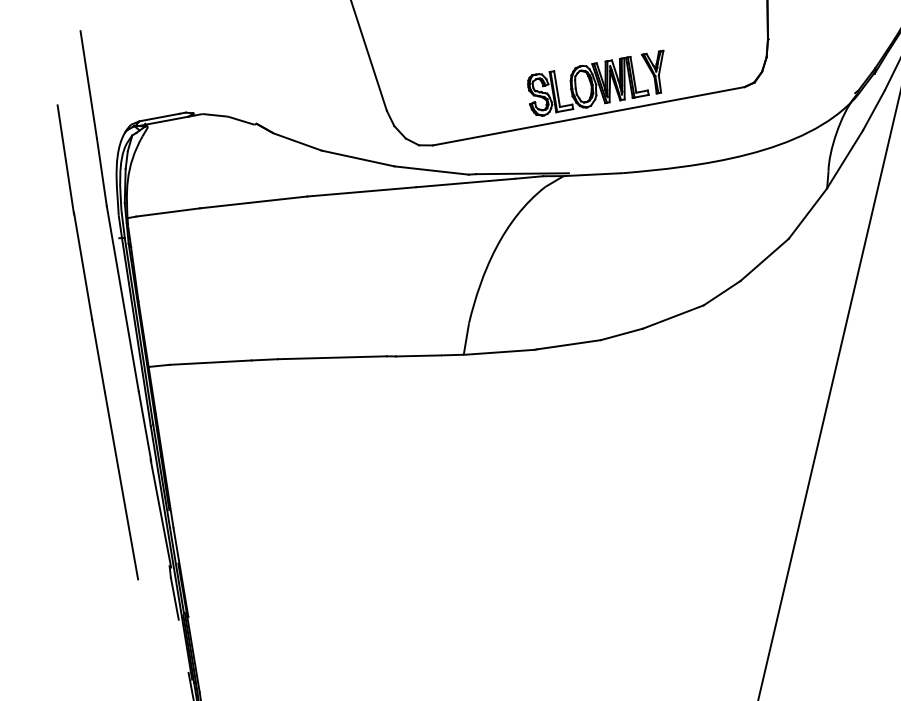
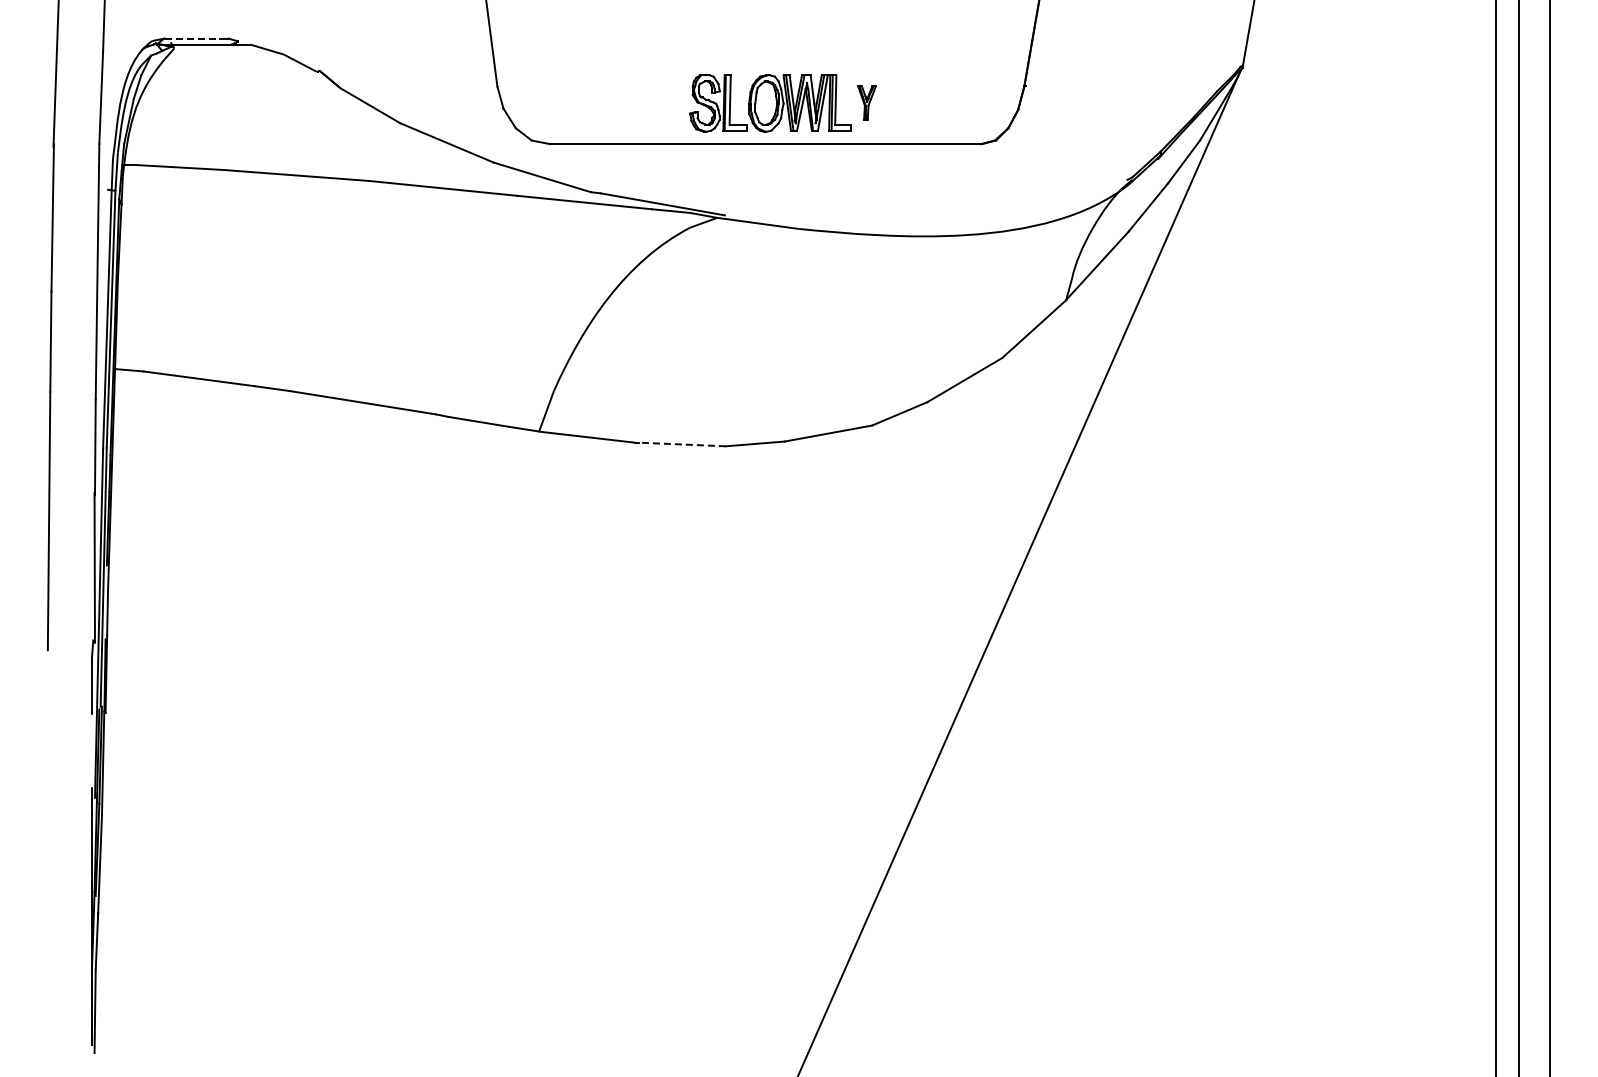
part: (655, 72) -> (866, 102), size x0.6
line: (159, 117) -> (192, 38), solid -> dashed
line: (569, 344) -> (682, 444), solid -> dashed

